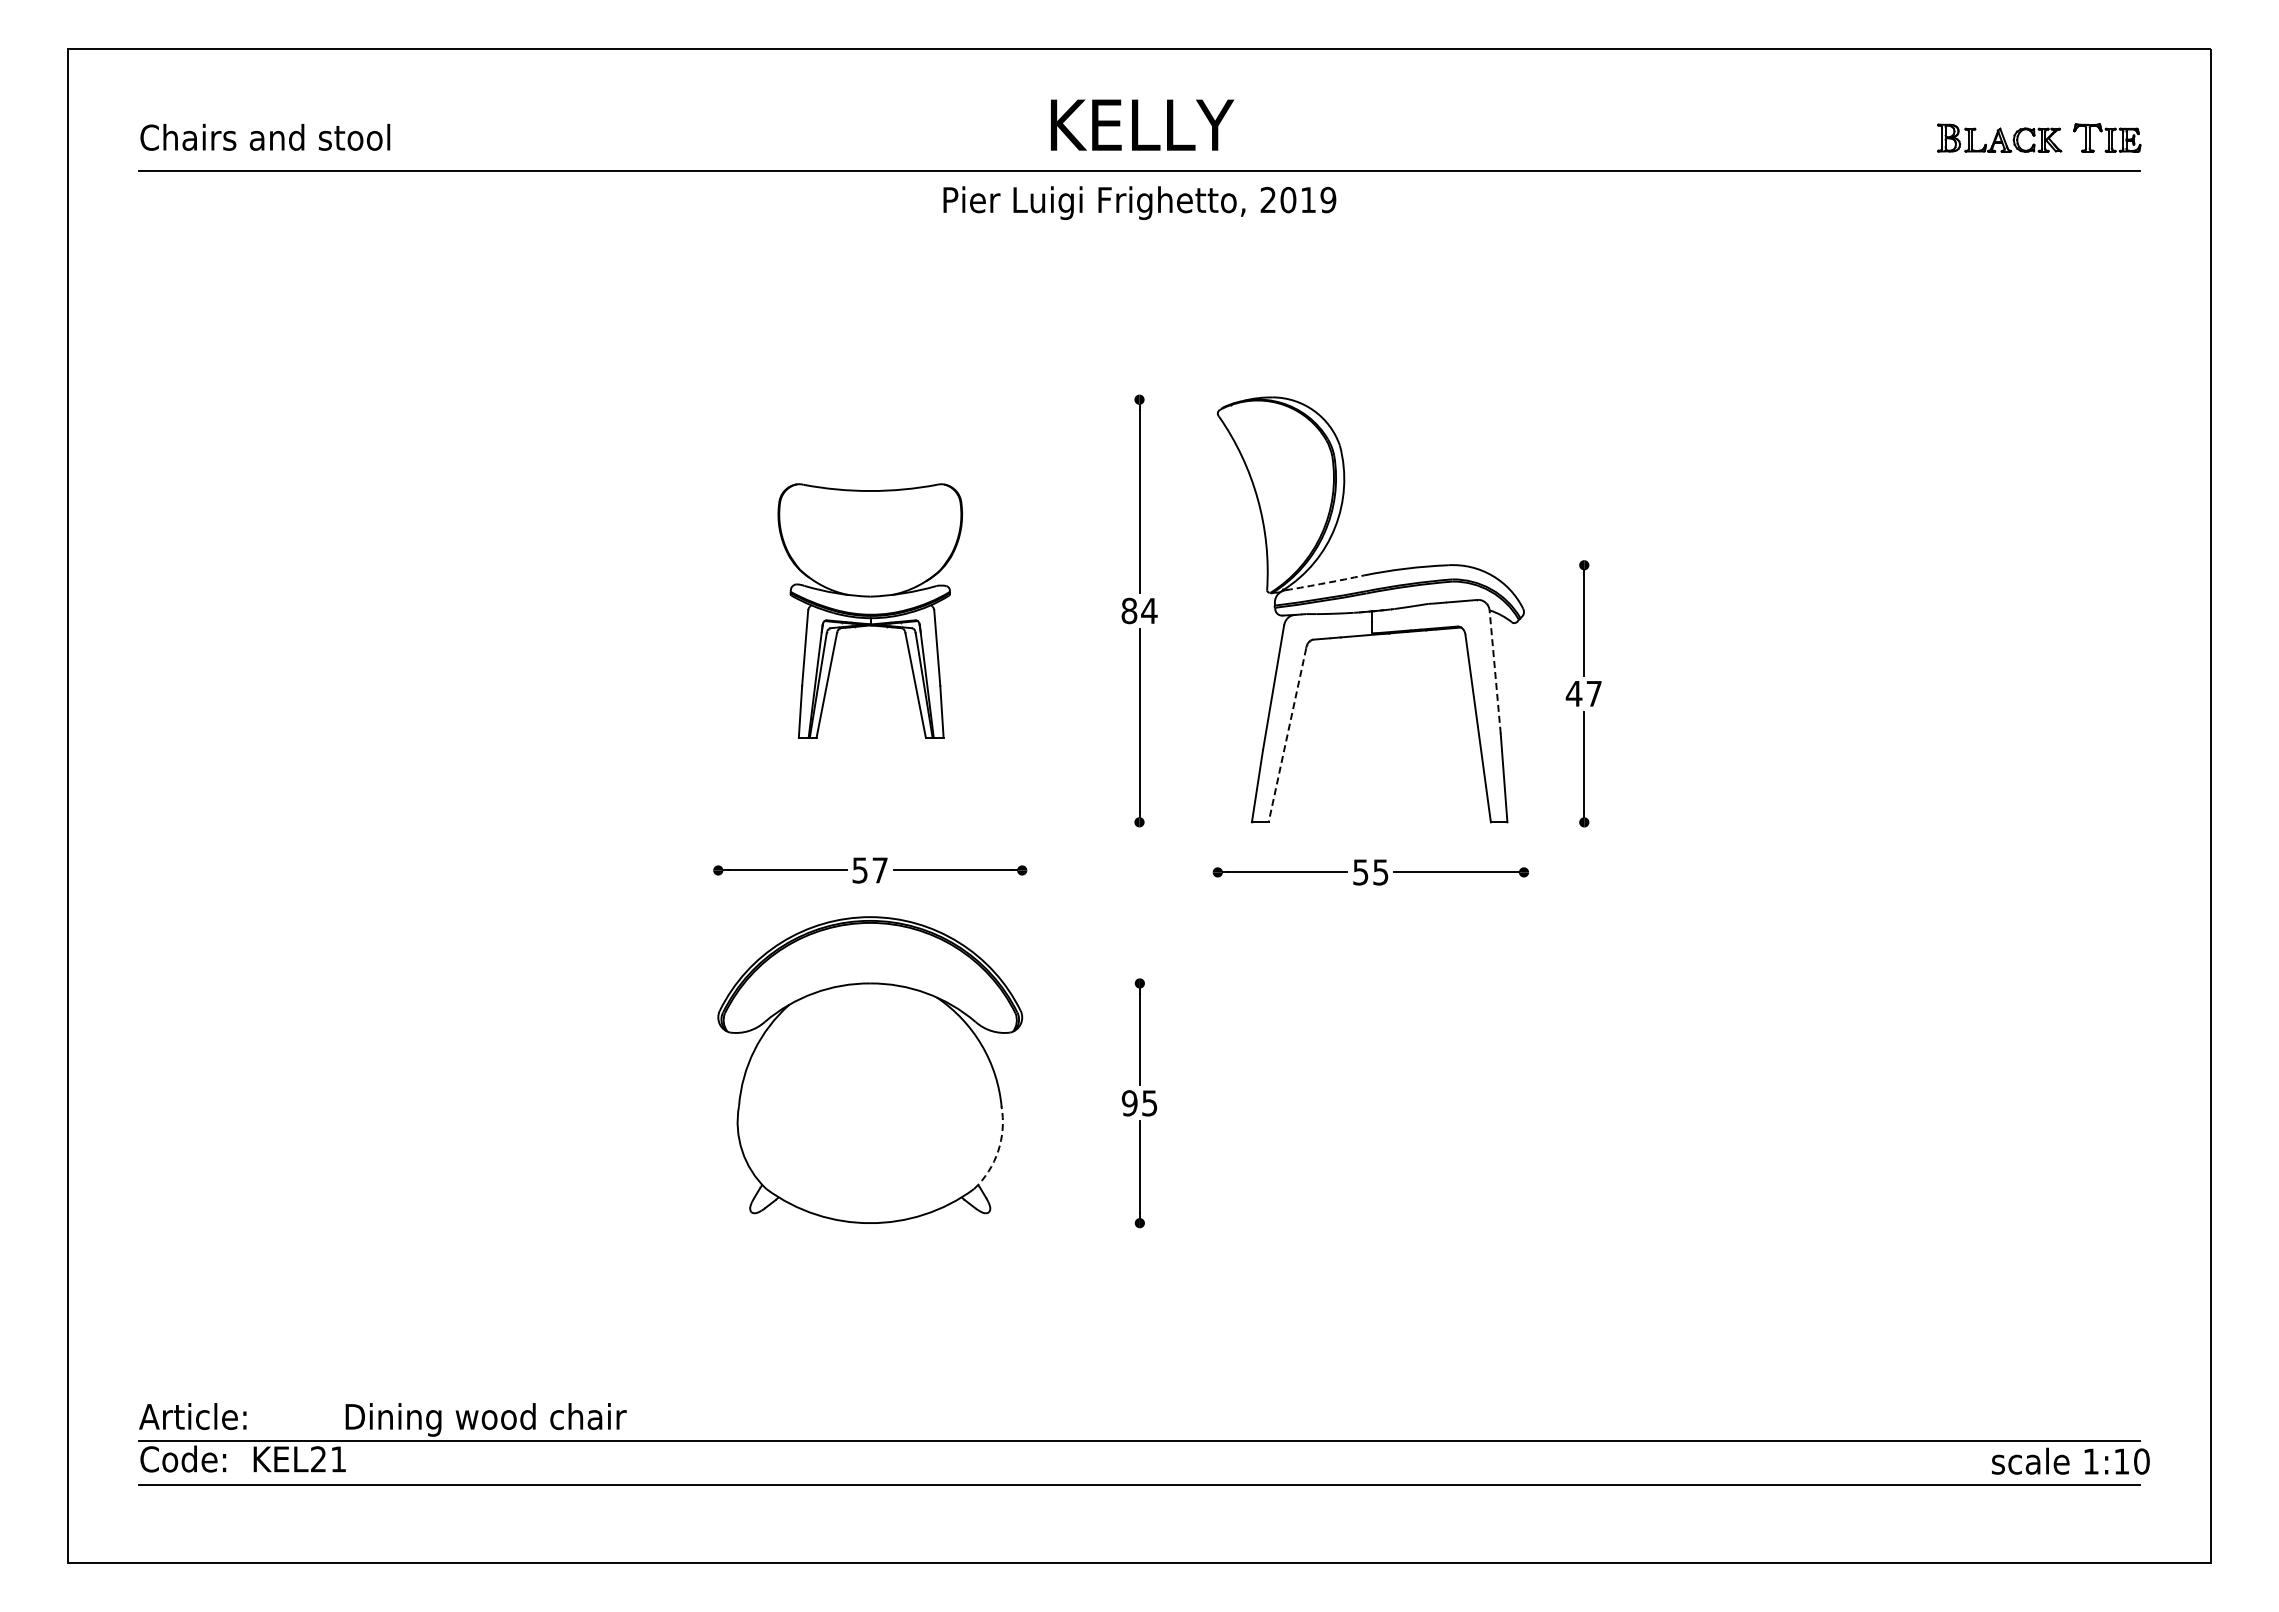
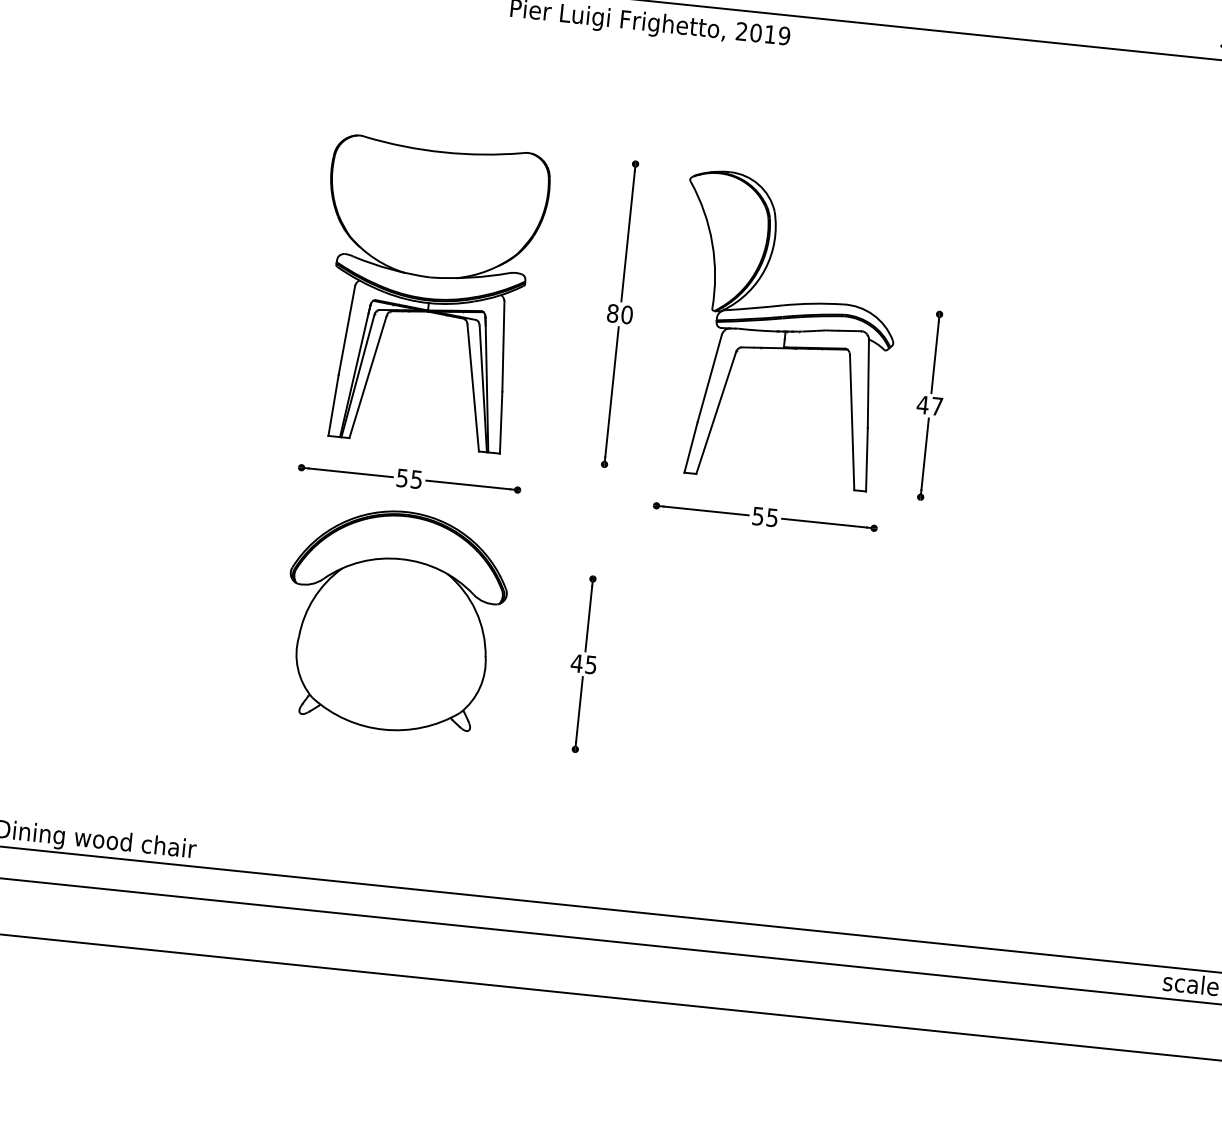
arc: (1325, 583) -> (754, 308), dashed -> solid
part: (870, 610) -> (428, 294), size x1.67
text: (1149, 610) -> (627, 314), 84 -> 80
line: (1495, 671) -> (868, 383), dashed -> solid
line: (1287, 735) -> (716, 413), dashed -> solid
text: (879, 870) -> (416, 479), 57 -> 55
text: (1129, 1103) -> (576, 663), 95 -> 45
arc: (998, 1151) -> (480, 688), dashed -> solid

